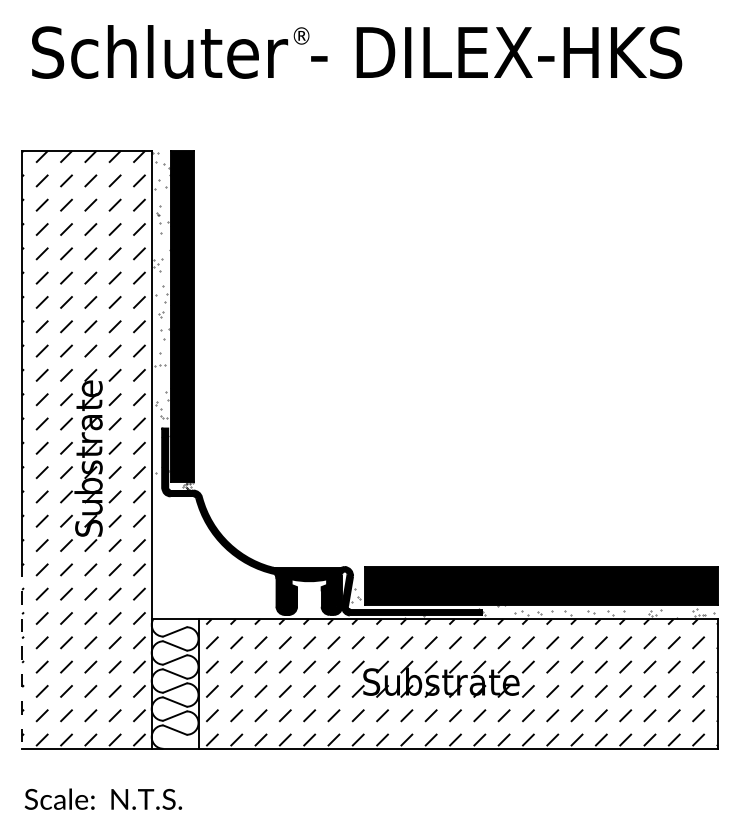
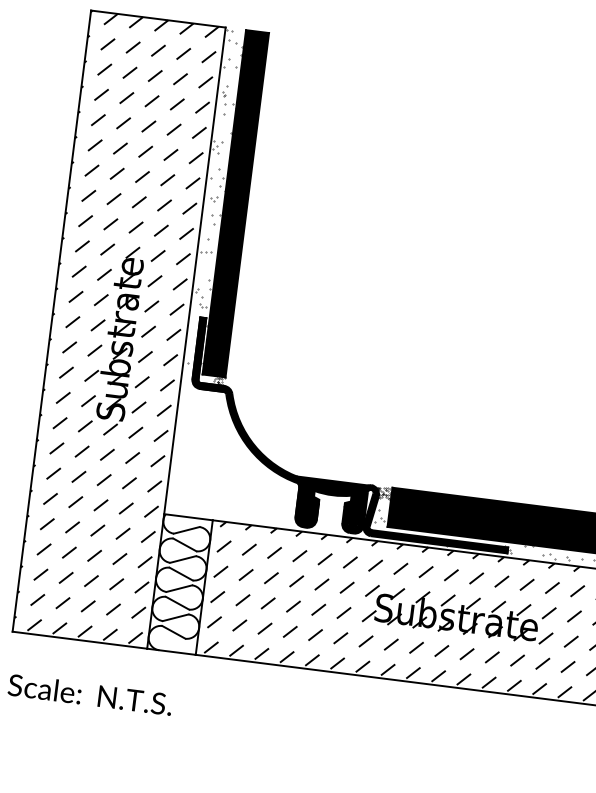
hatch: (356, 572) -> (383, 492), added
line: (22, 656) -> (25, 535), dashed -> solid

